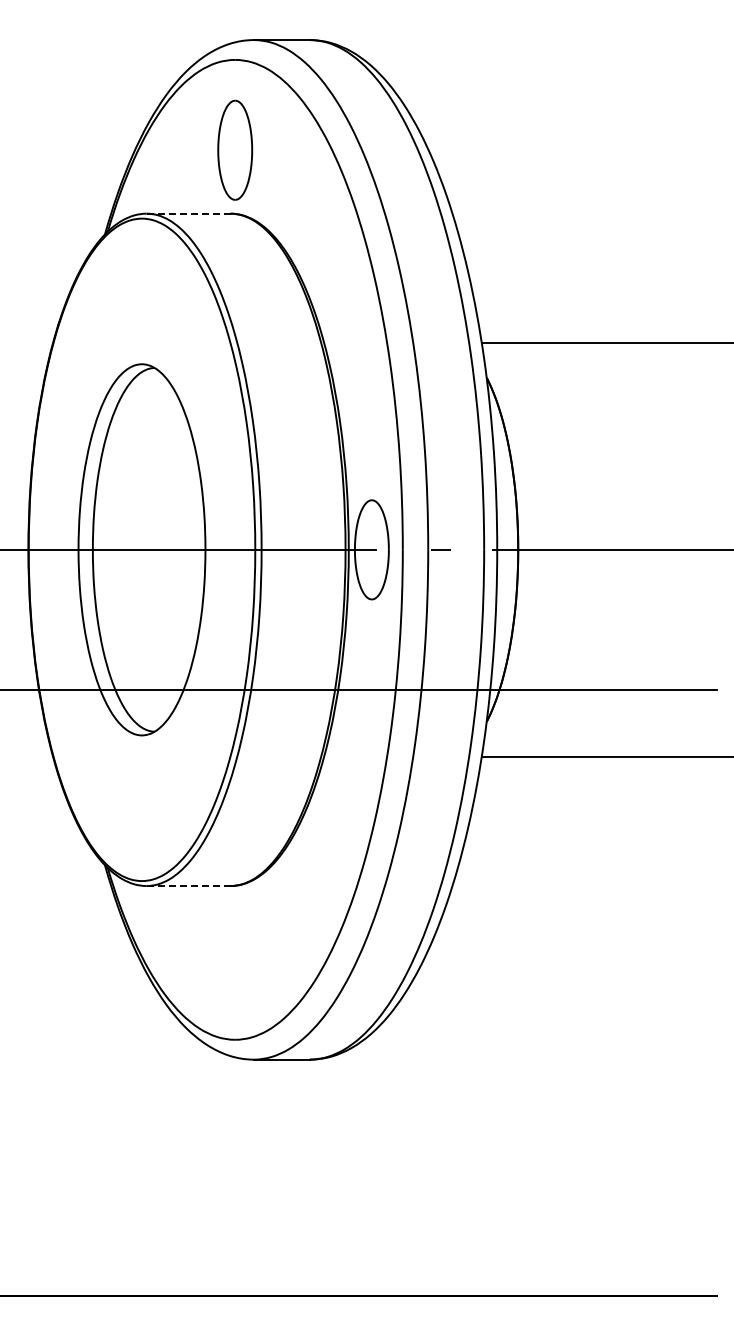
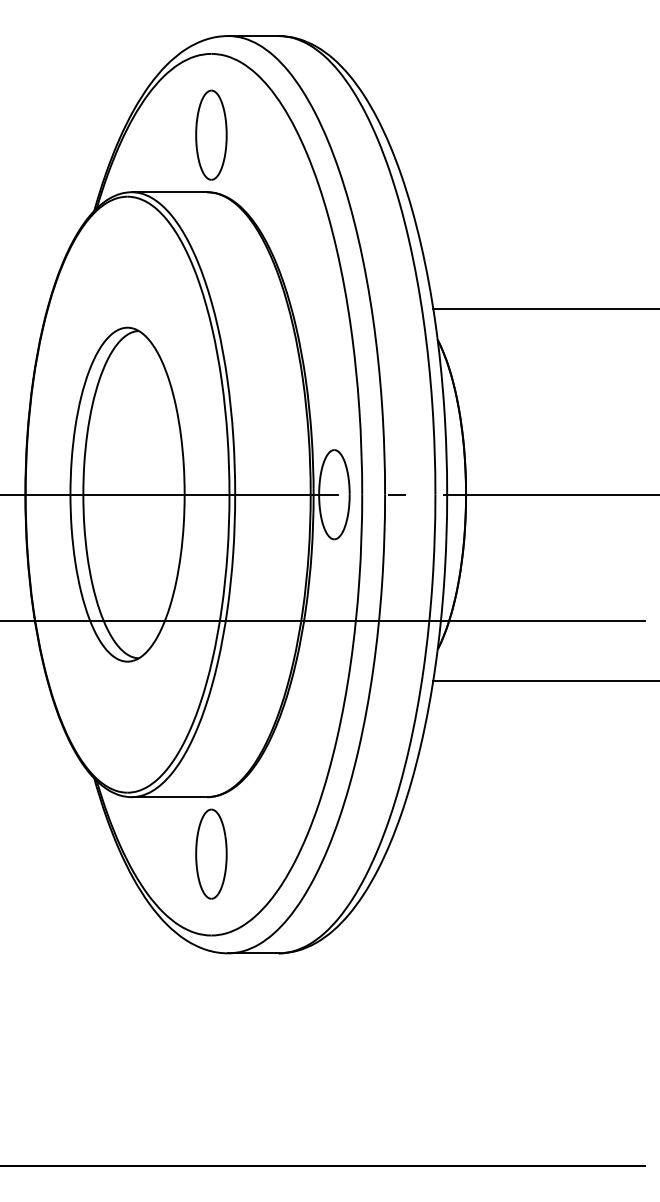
line: (188, 213) -> (169, 192), dashed -> solid
line: (188, 886) -> (169, 797), dashed -> solid
part: (235, 949) -> (211, 854), added

